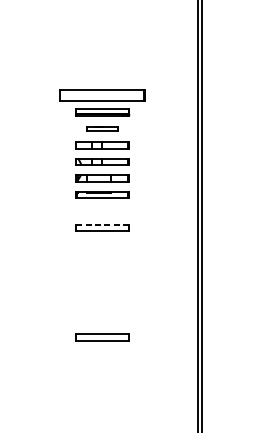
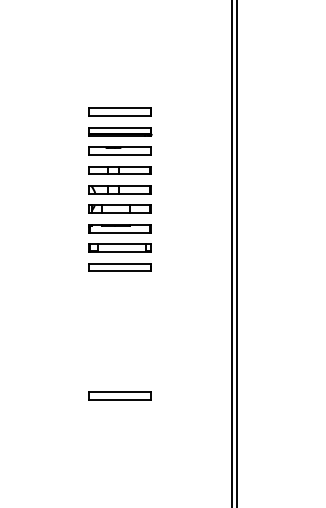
part: (101, 94) -> (119, 111), size x0.62
part: (101, 128) -> (119, 150), size x1.67
part: (101, 210) -> (119, 247), added
line: (102, 224) -> (120, 263), dashed -> solid

